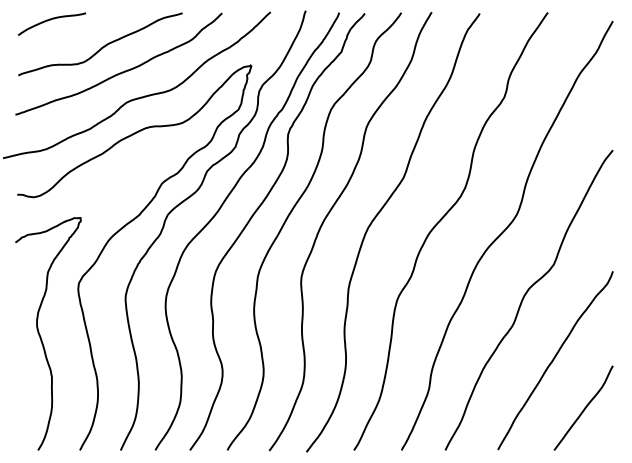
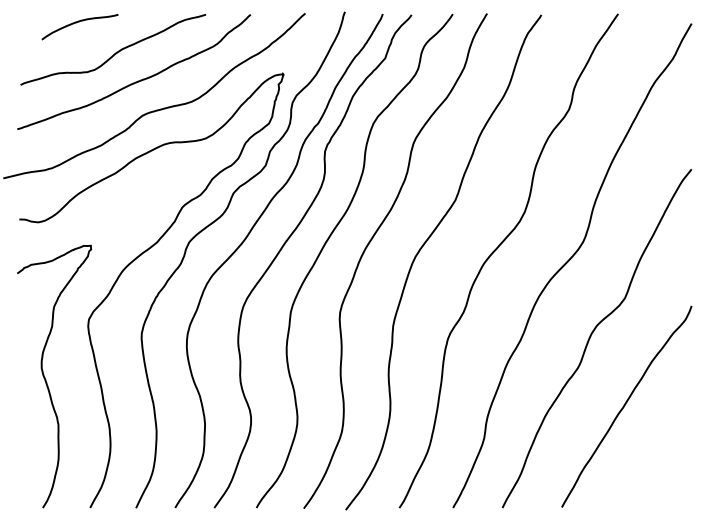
curve: (50, 20) -> (78, 22), moved
curve: (584, 407) -> (659, 459), removed

